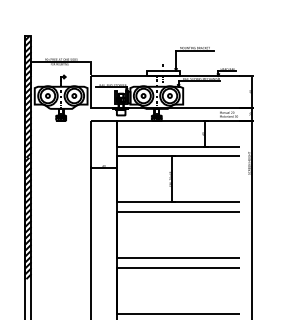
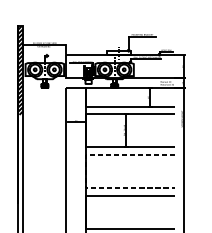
hatch: (27, 218) -> (20, 159), removed
line: (117, 235) -> (85, 171), solid -> dashed

